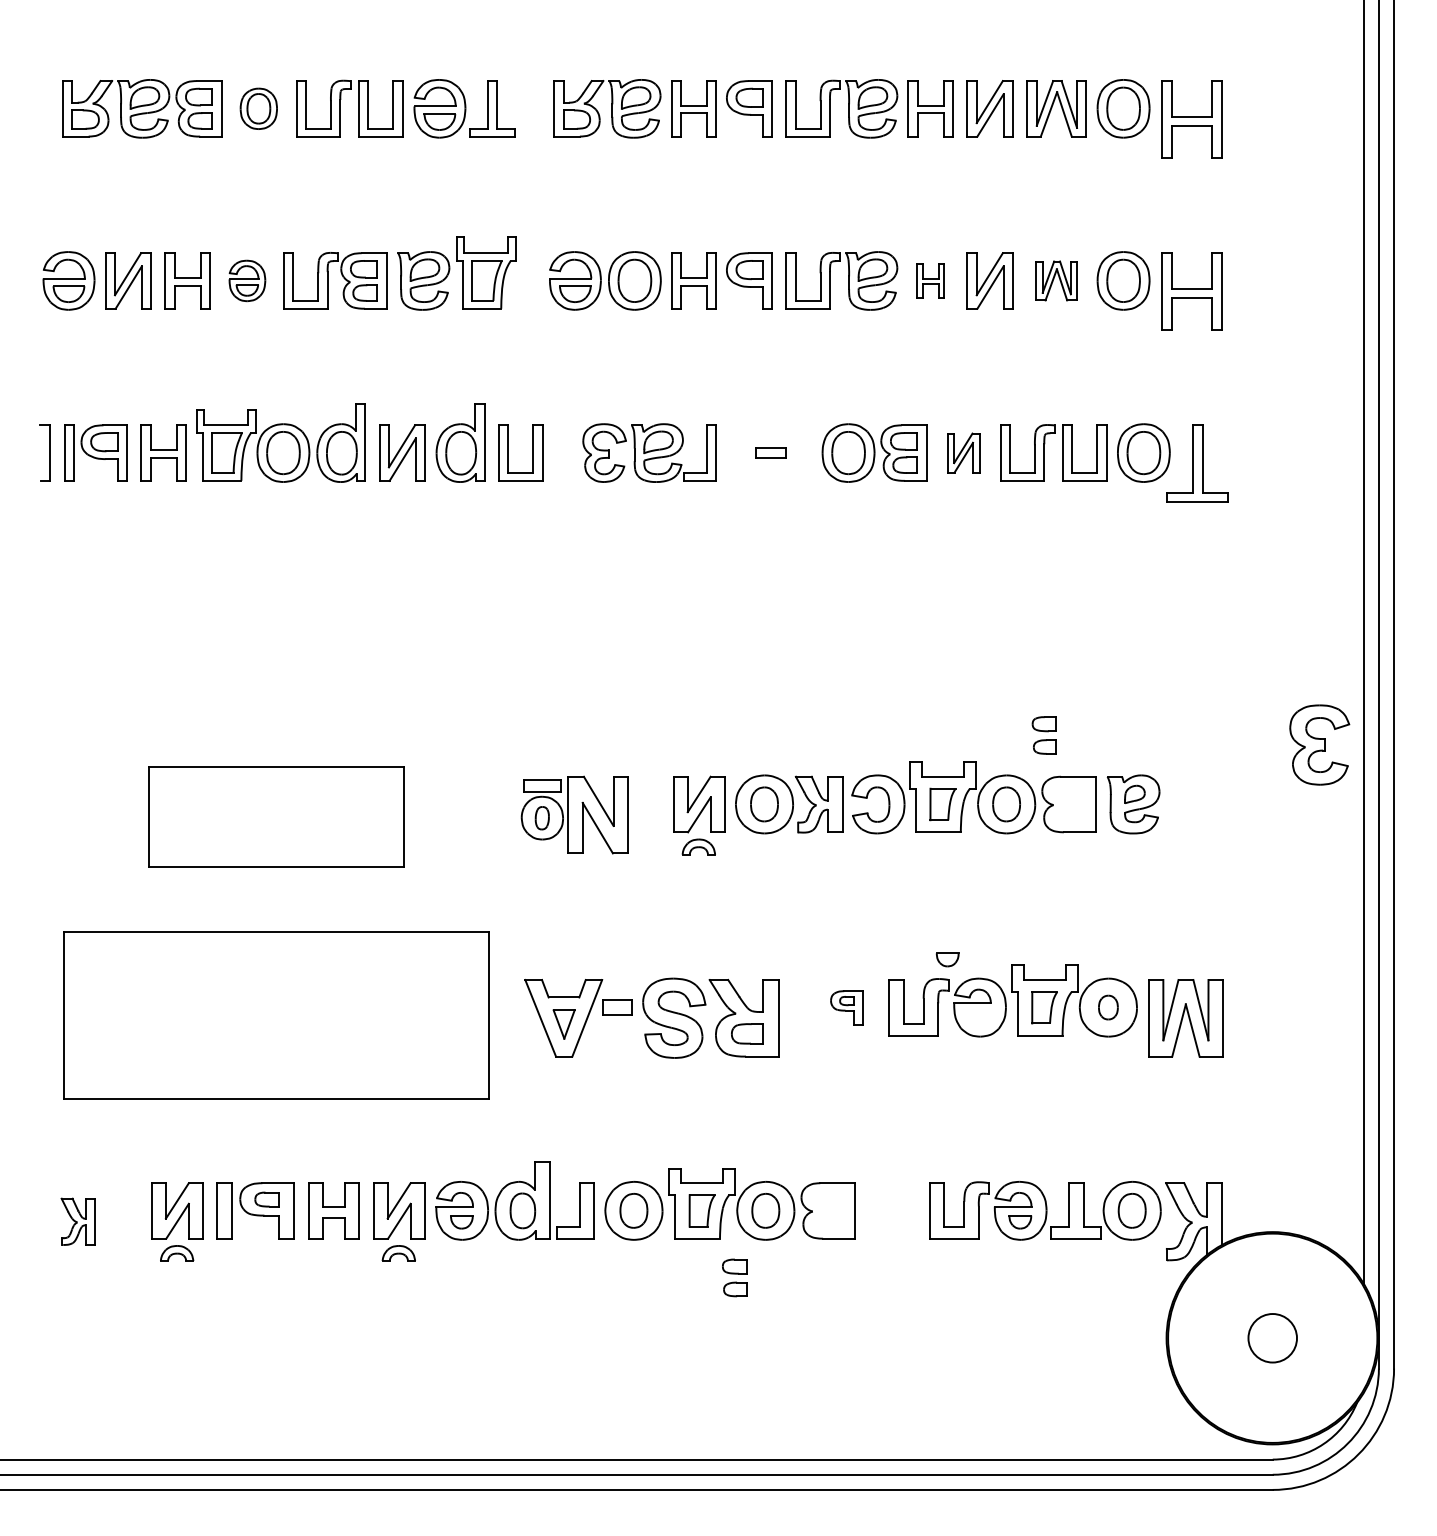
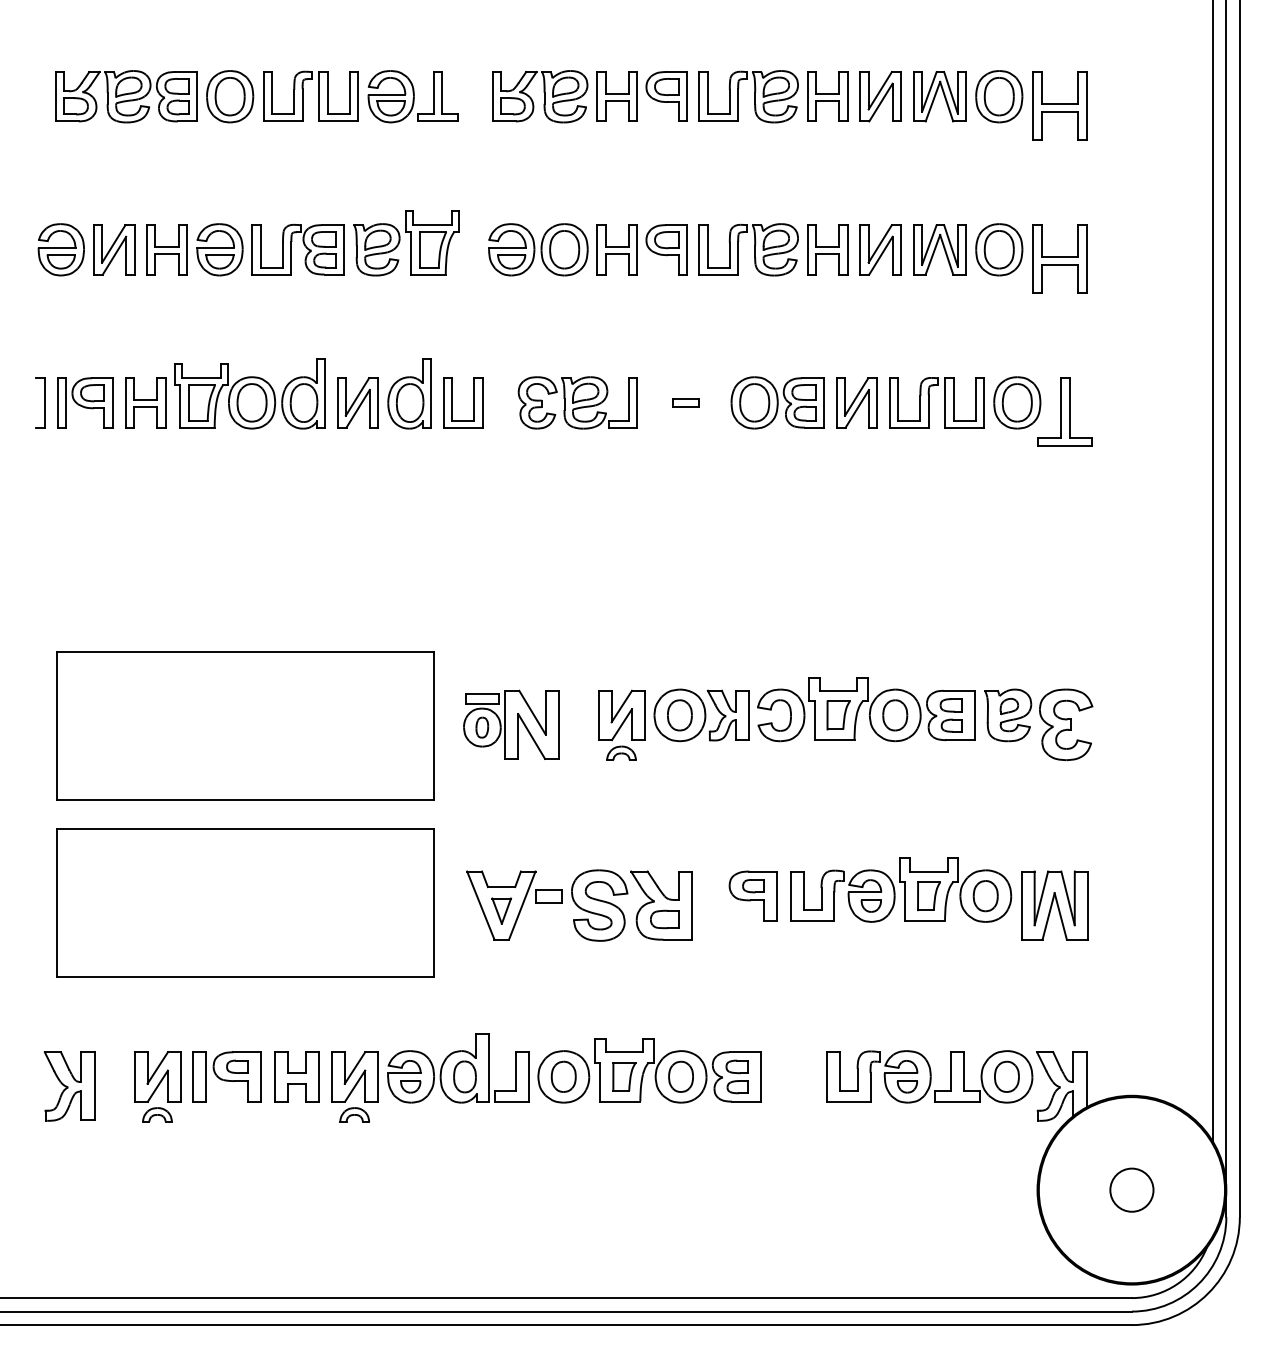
part: (258, 108) -> (229, 96), size x1.43
part: (247, 280) -> (220, 249), size x1.43
part: (930, 280) -> (827, 249), size x1.67
part: (1056, 280) -> (939, 249), size x1.43
part: (963, 452) -> (856, 402), size x1.43
part: (1043, 735) -> (950, 715), moved
part: (1319, 744) -> (1065, 724), moved
part: (276, 816) -> (245, 726), size x1.67
part: (947, 959) -> (871, 905), moved
part: (846, 1007) -> (752, 896), size x1.67
part: (1108, 1007) -> (985, 896), size x1.43
part: (78, 1221) -> (69, 1086), size x1.67
part: (734, 1277) -> (736, 1076), moved

